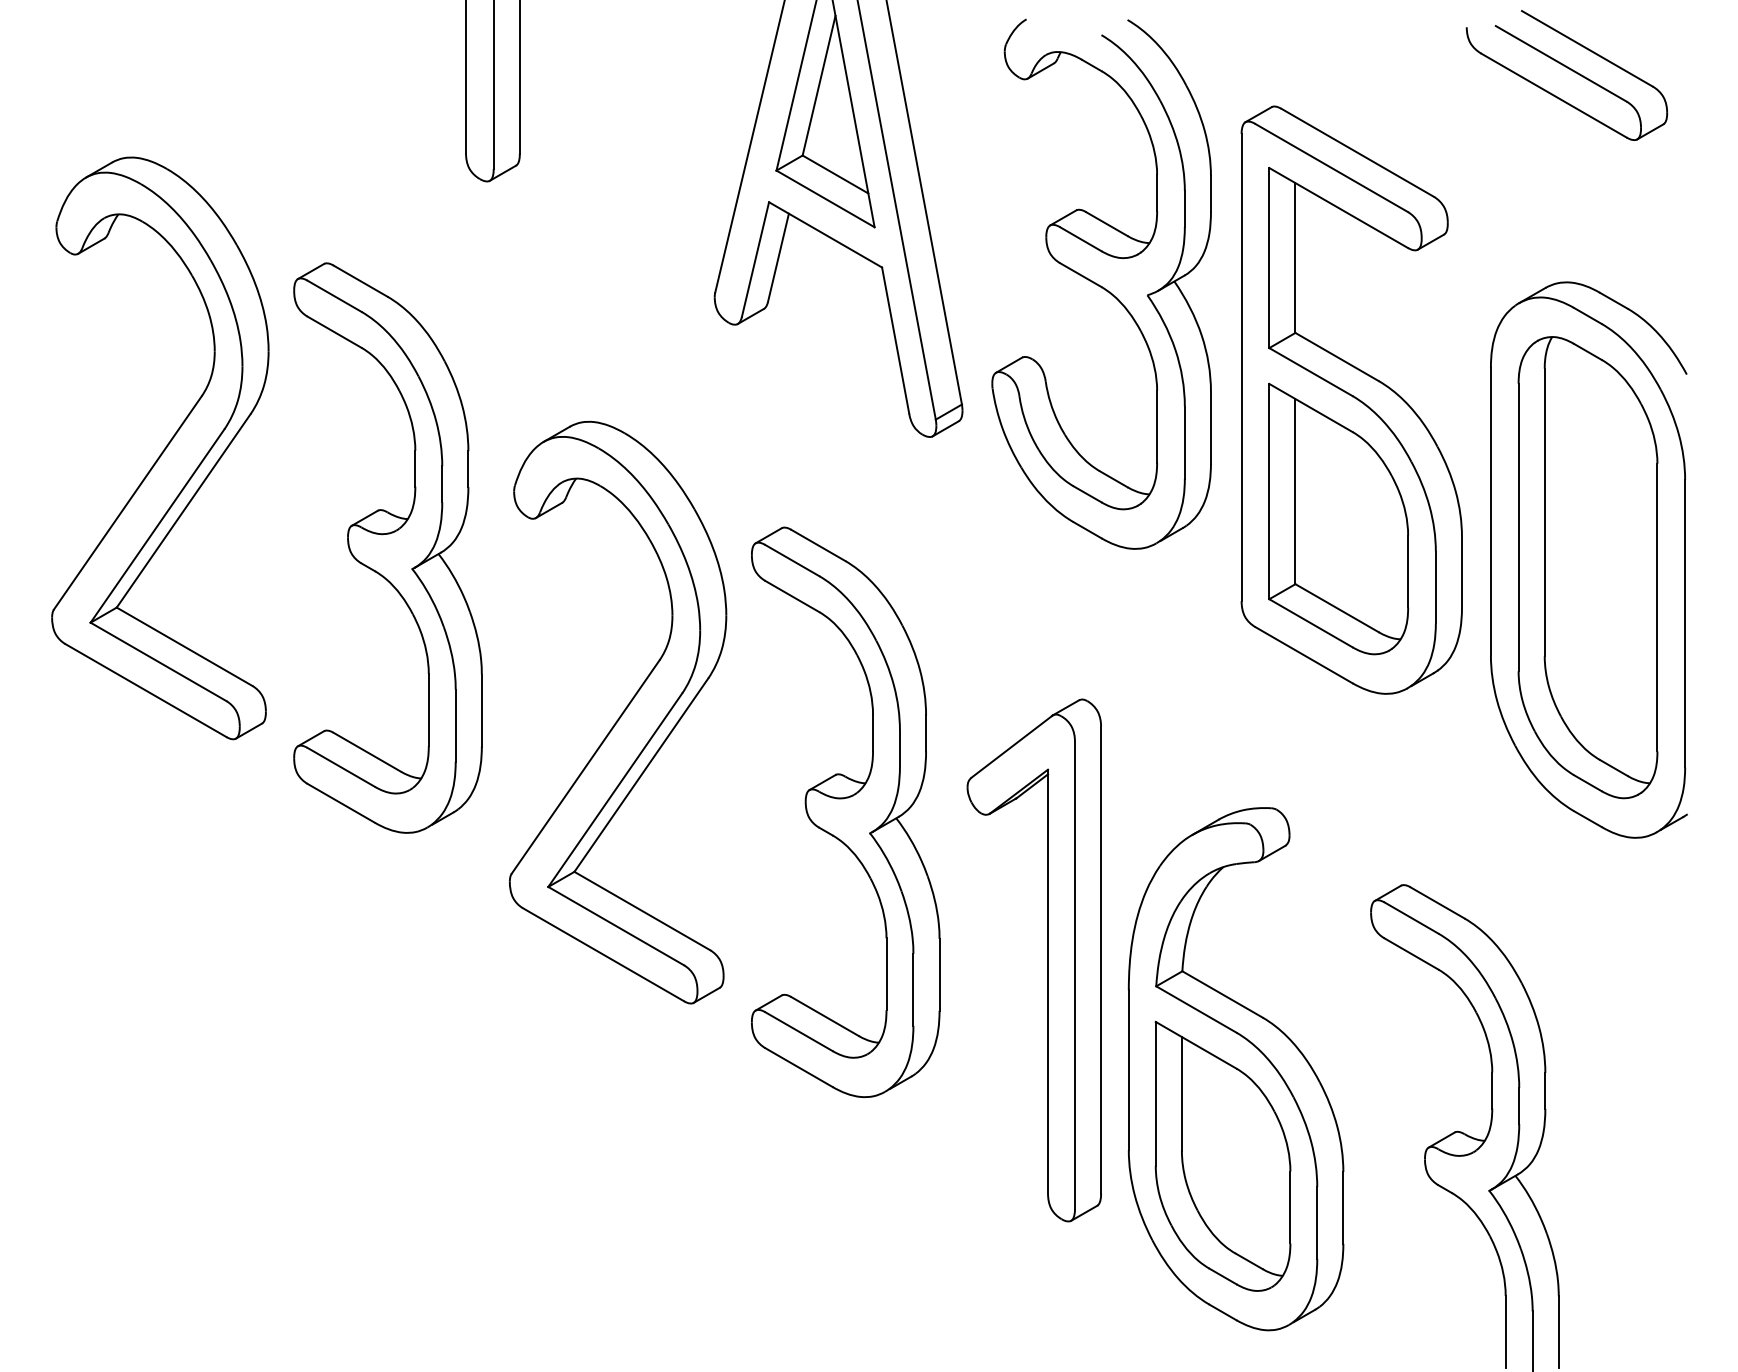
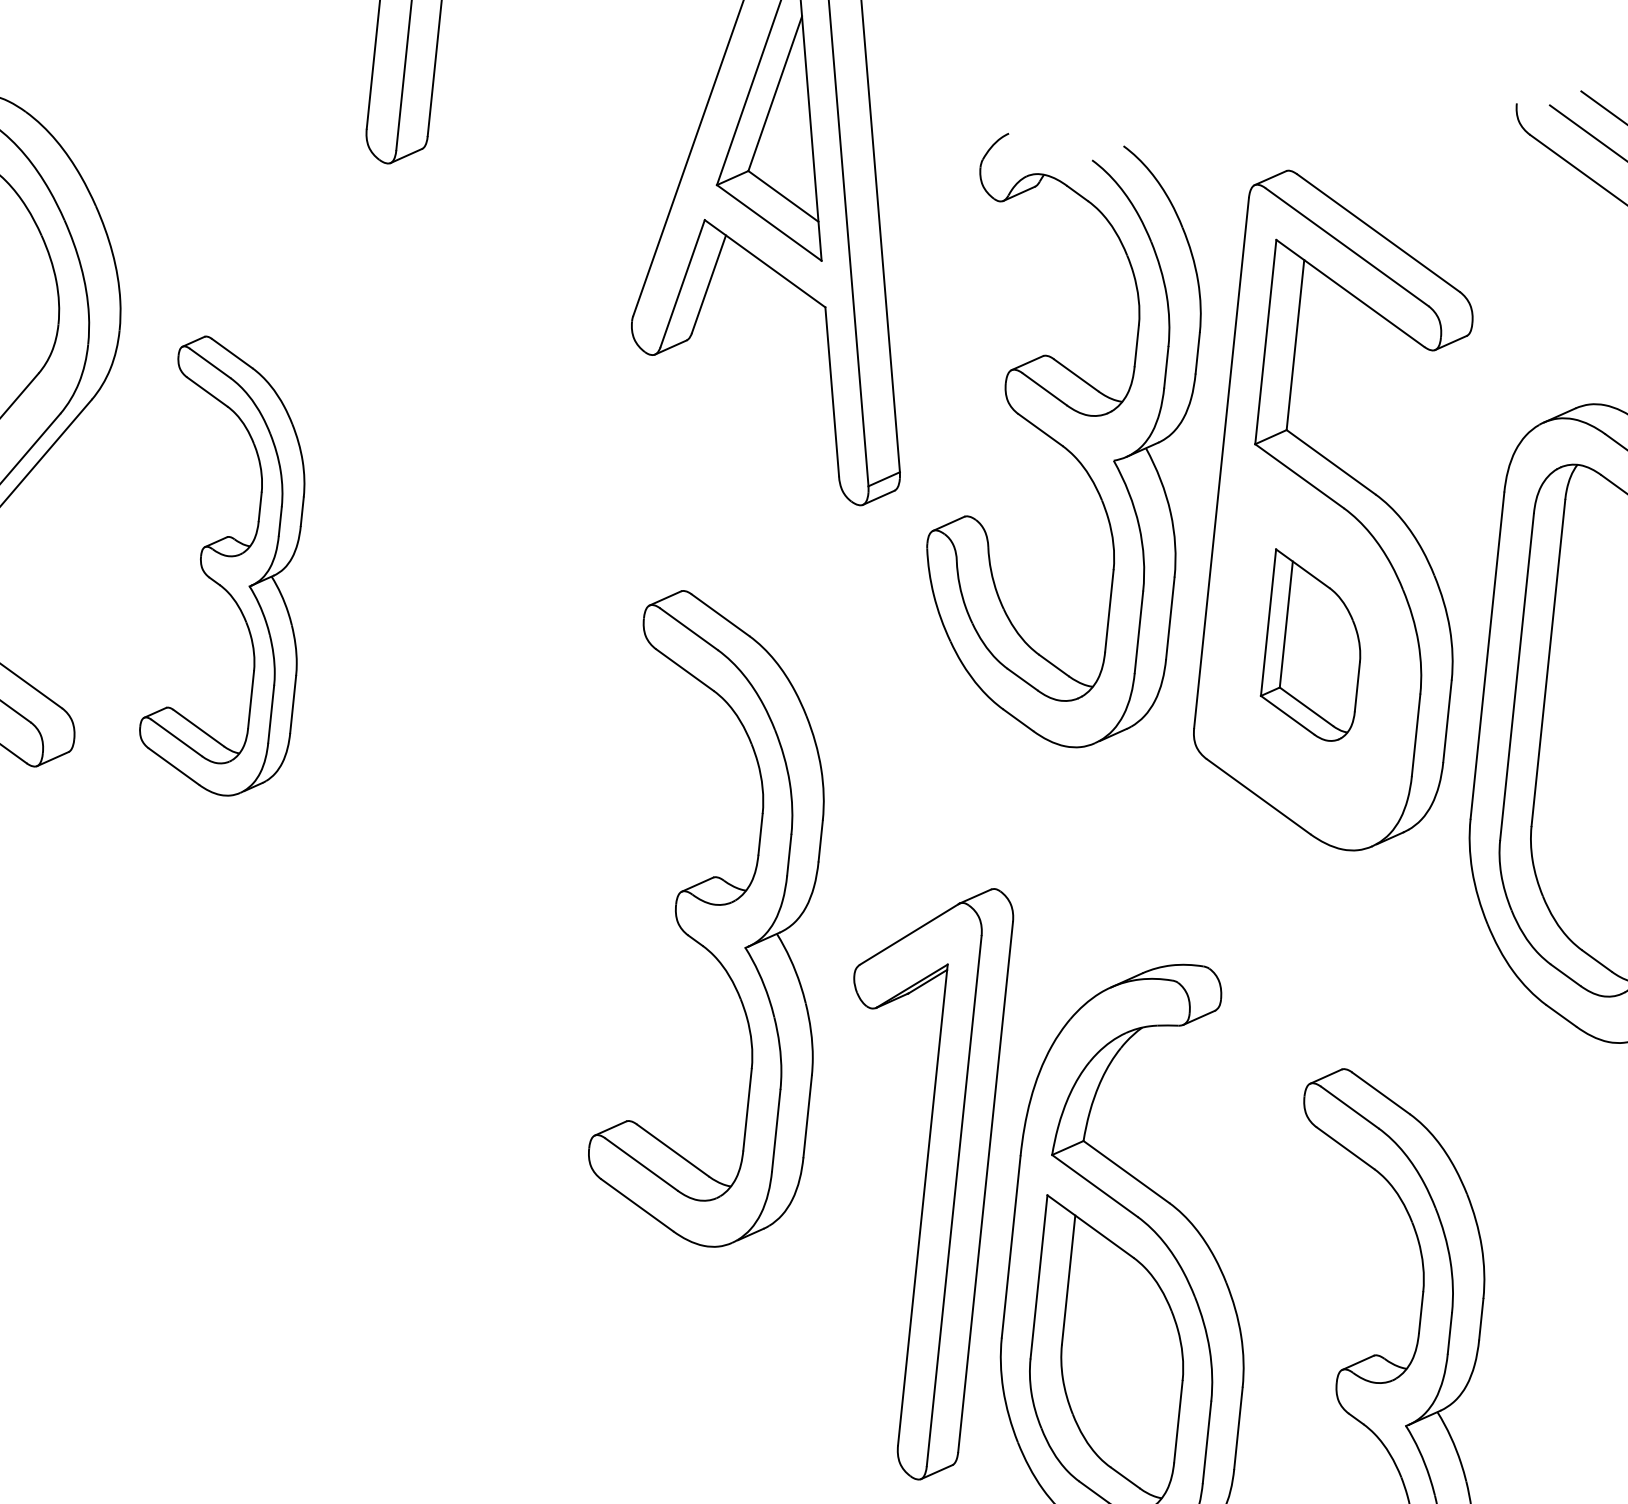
part: (1101, 283) -> (1063, 442), moved
part: (1338, 518) -> (1313, 645), size x0.6
part: (387, 547) -> (231, 567), size x0.7
part: (618, 712) -> (474, 781), removed
part: (1047, 960) -> (924, 1181), moved

